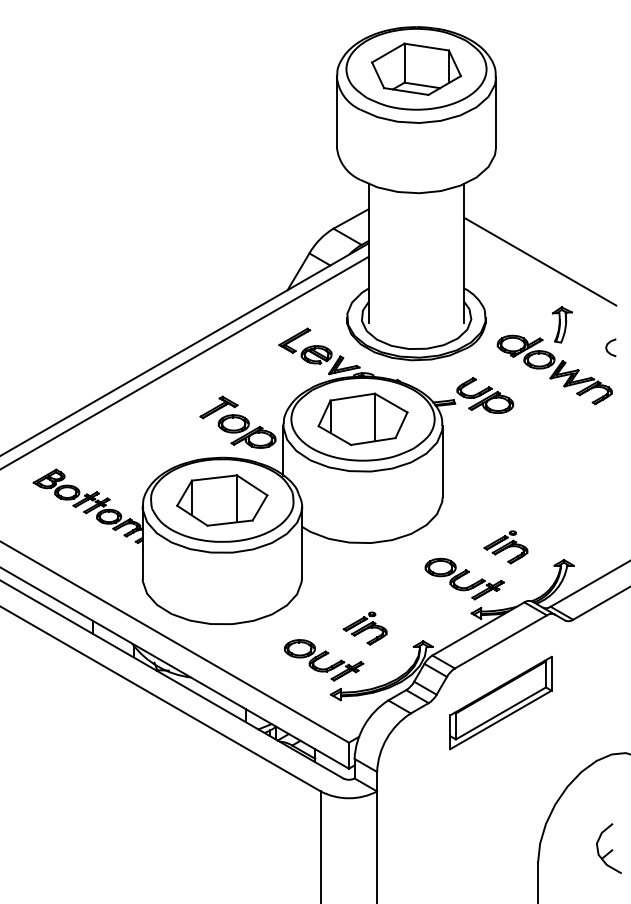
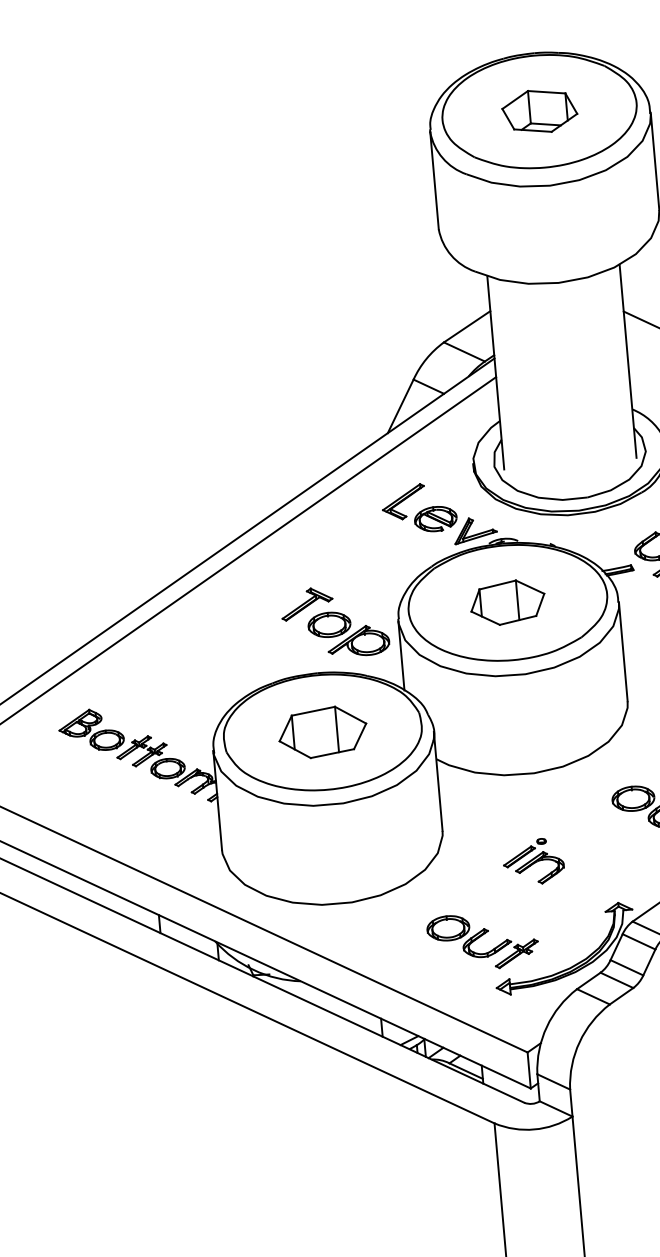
part: (416, 68) -> (539, 110), size x0.6
part: (362, 418) -> (507, 601), size x0.6
part: (222, 500) -> (323, 732), size x0.7
part: (364, 628) -> (532, 861), moved

